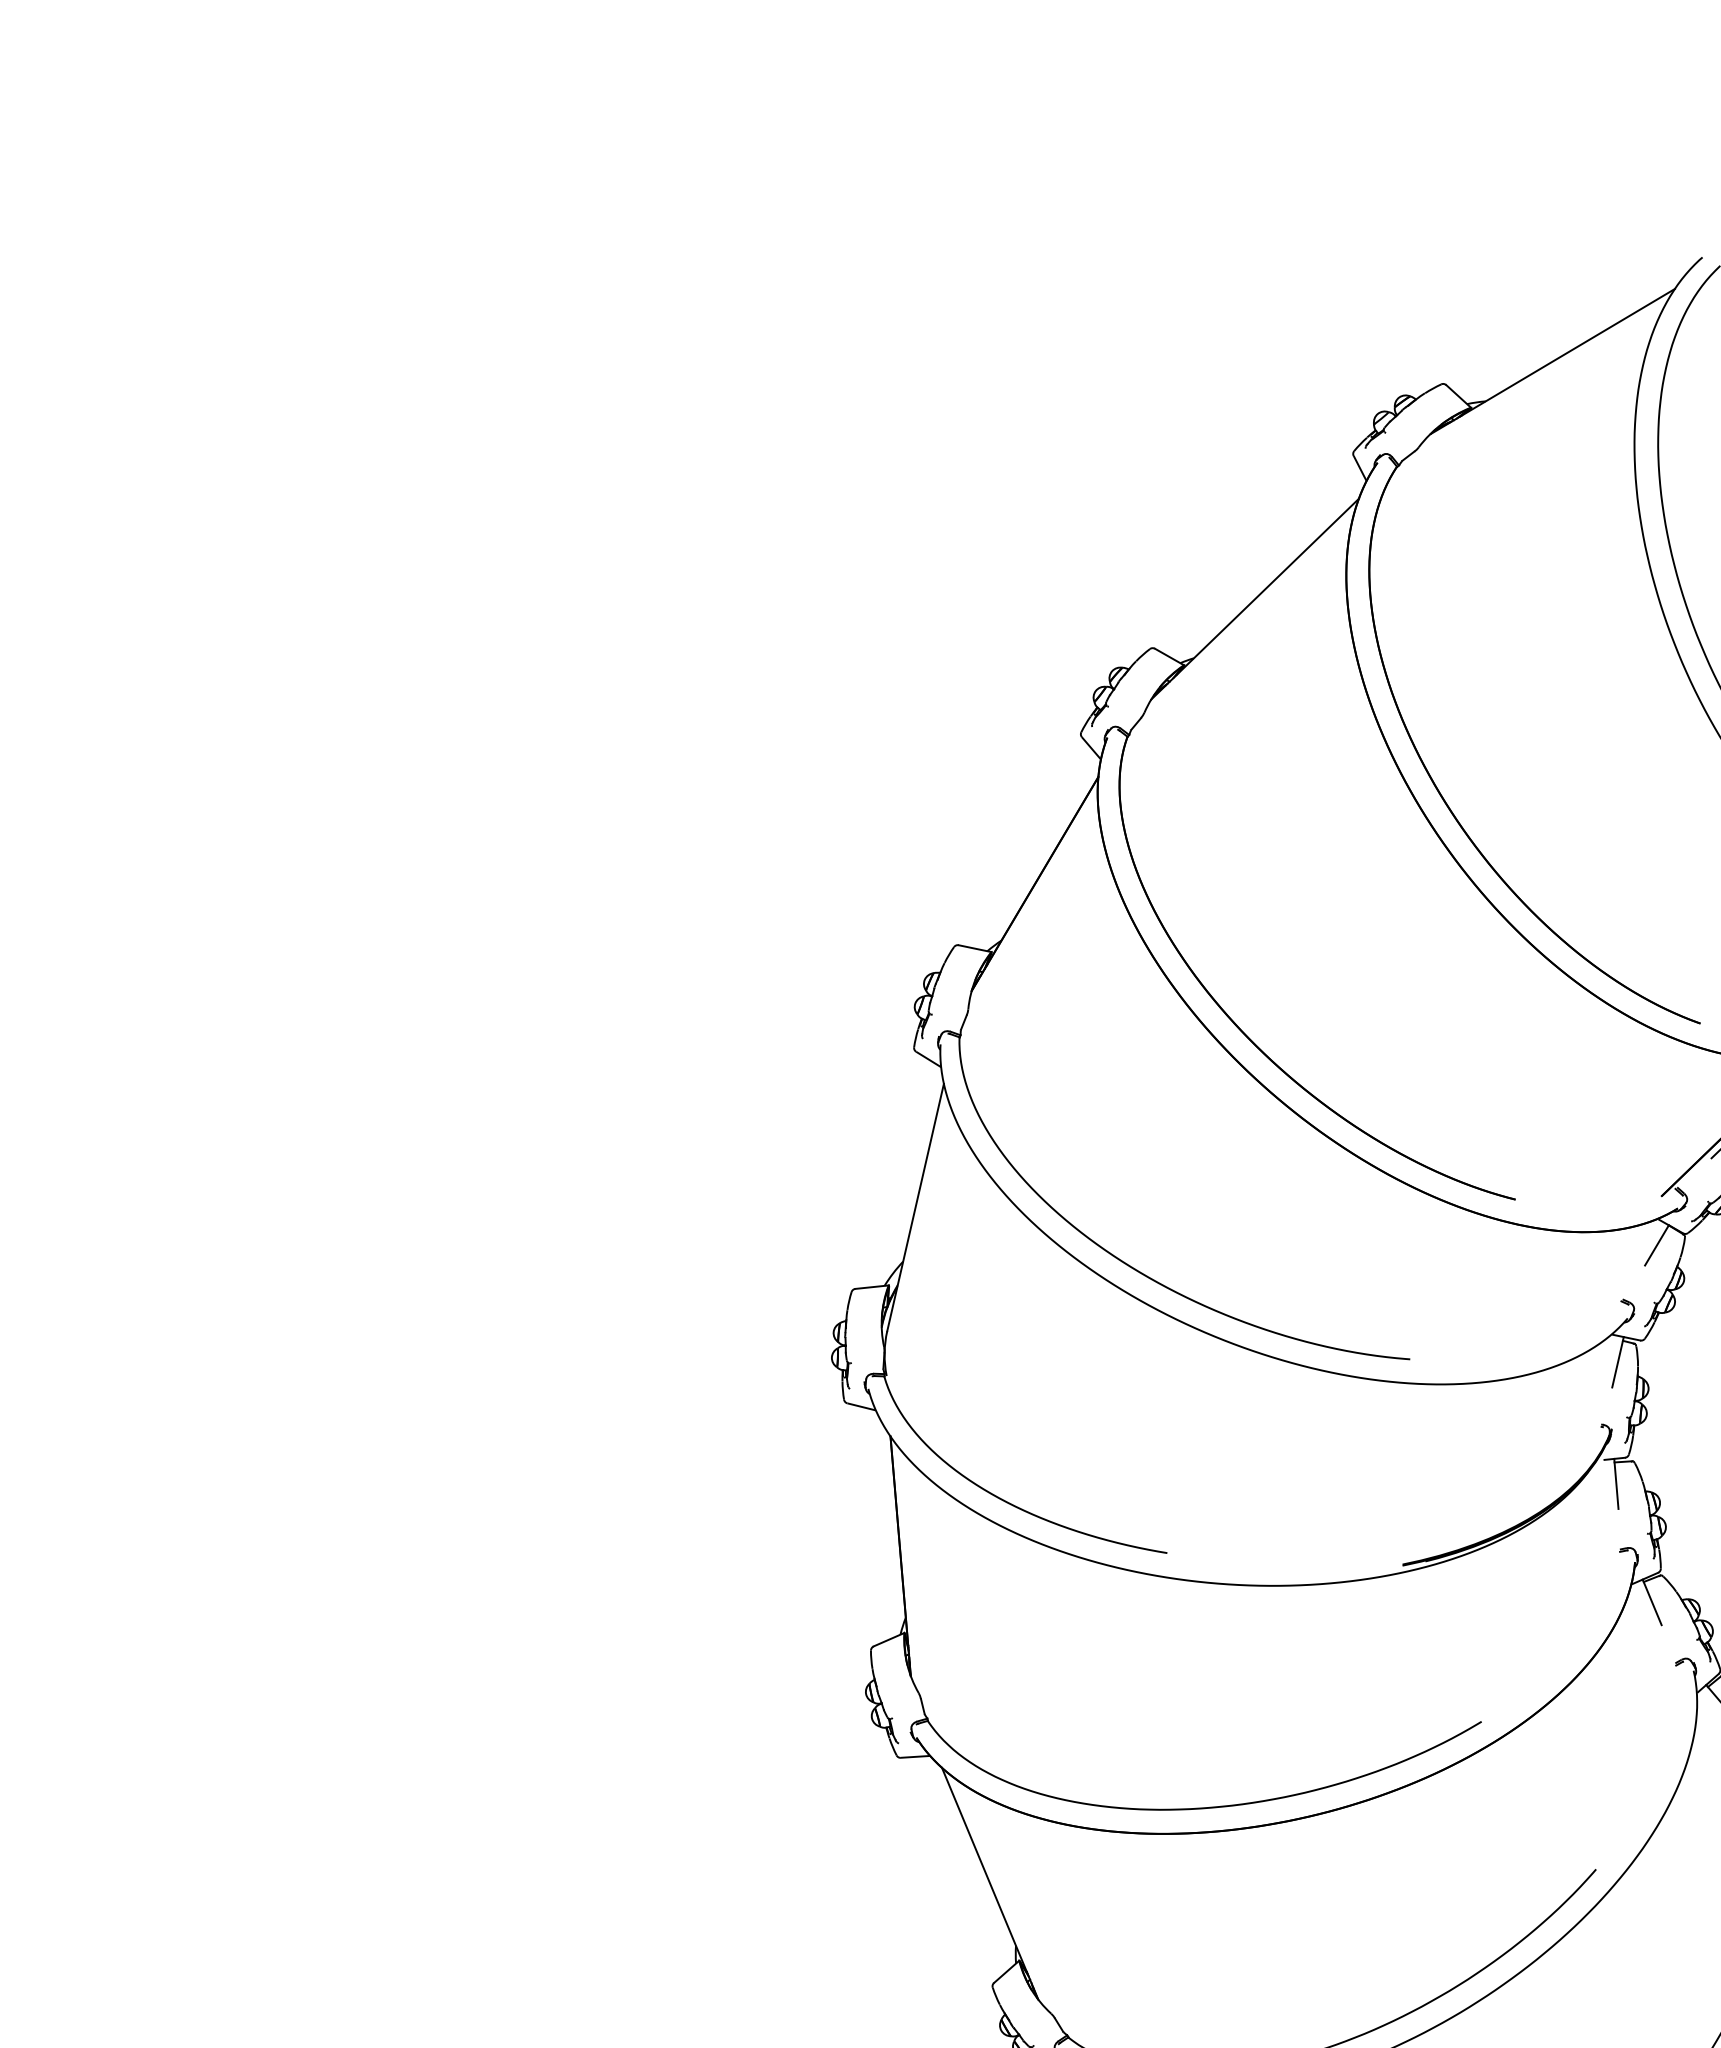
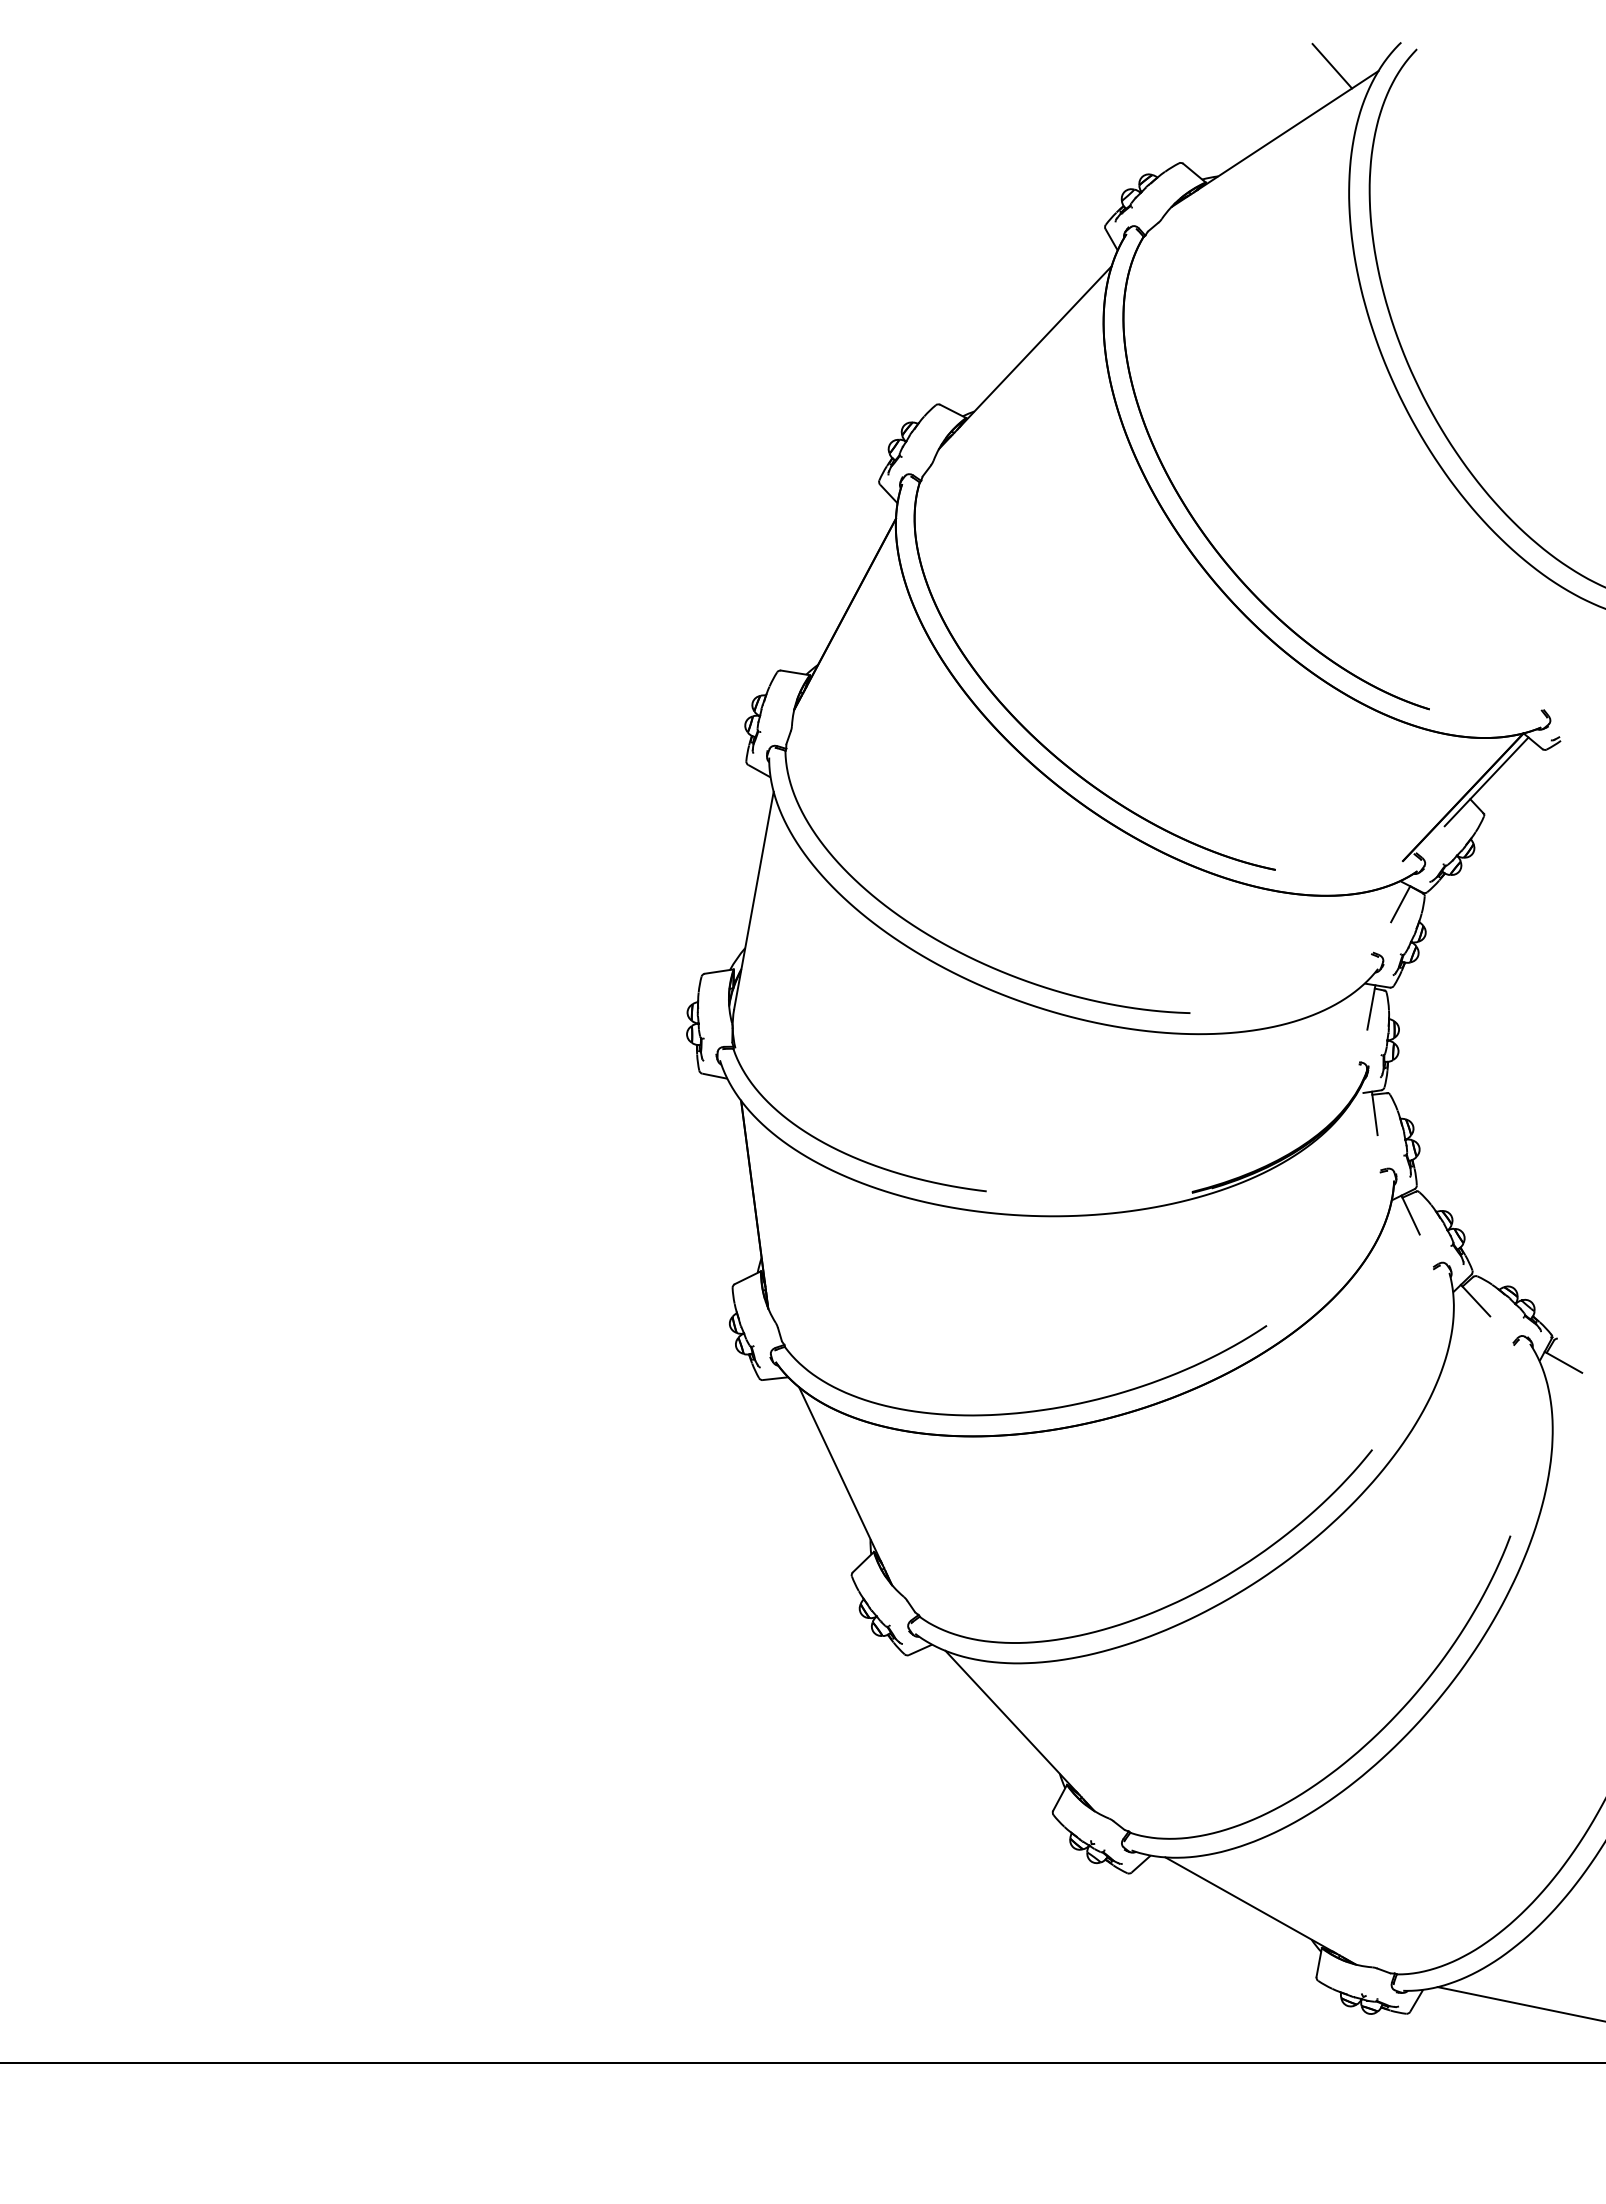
line: (1622, 281) -> (1332, 66), added

